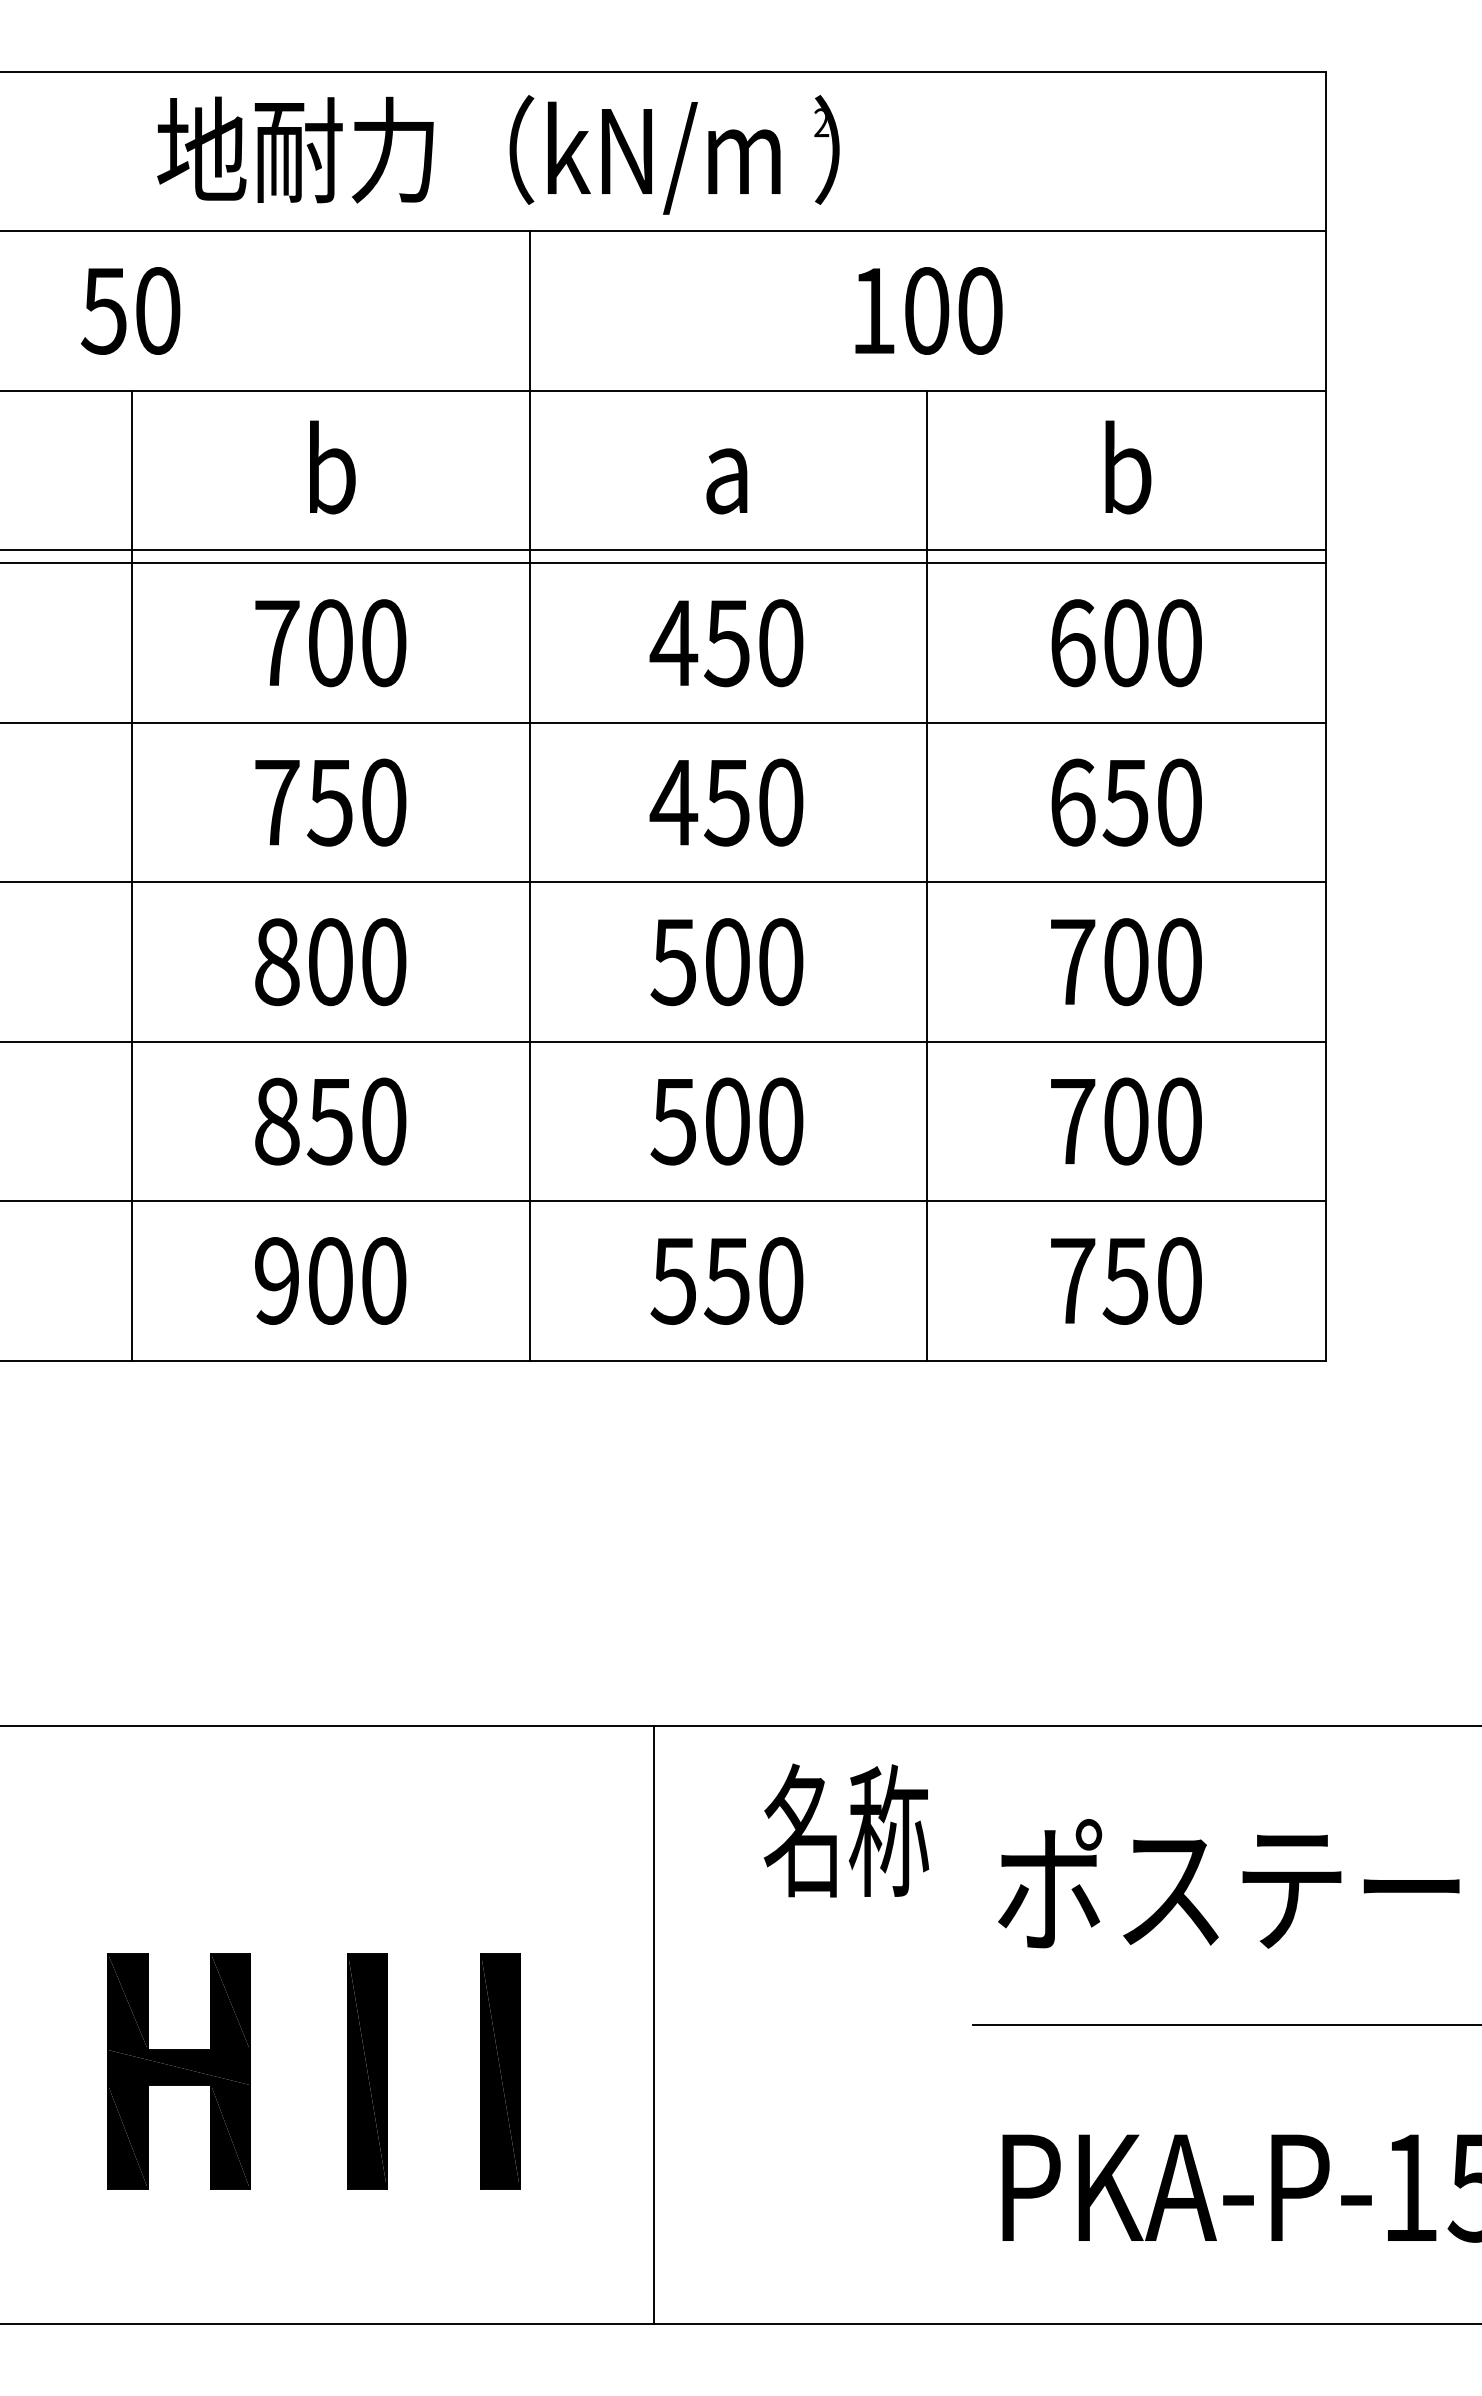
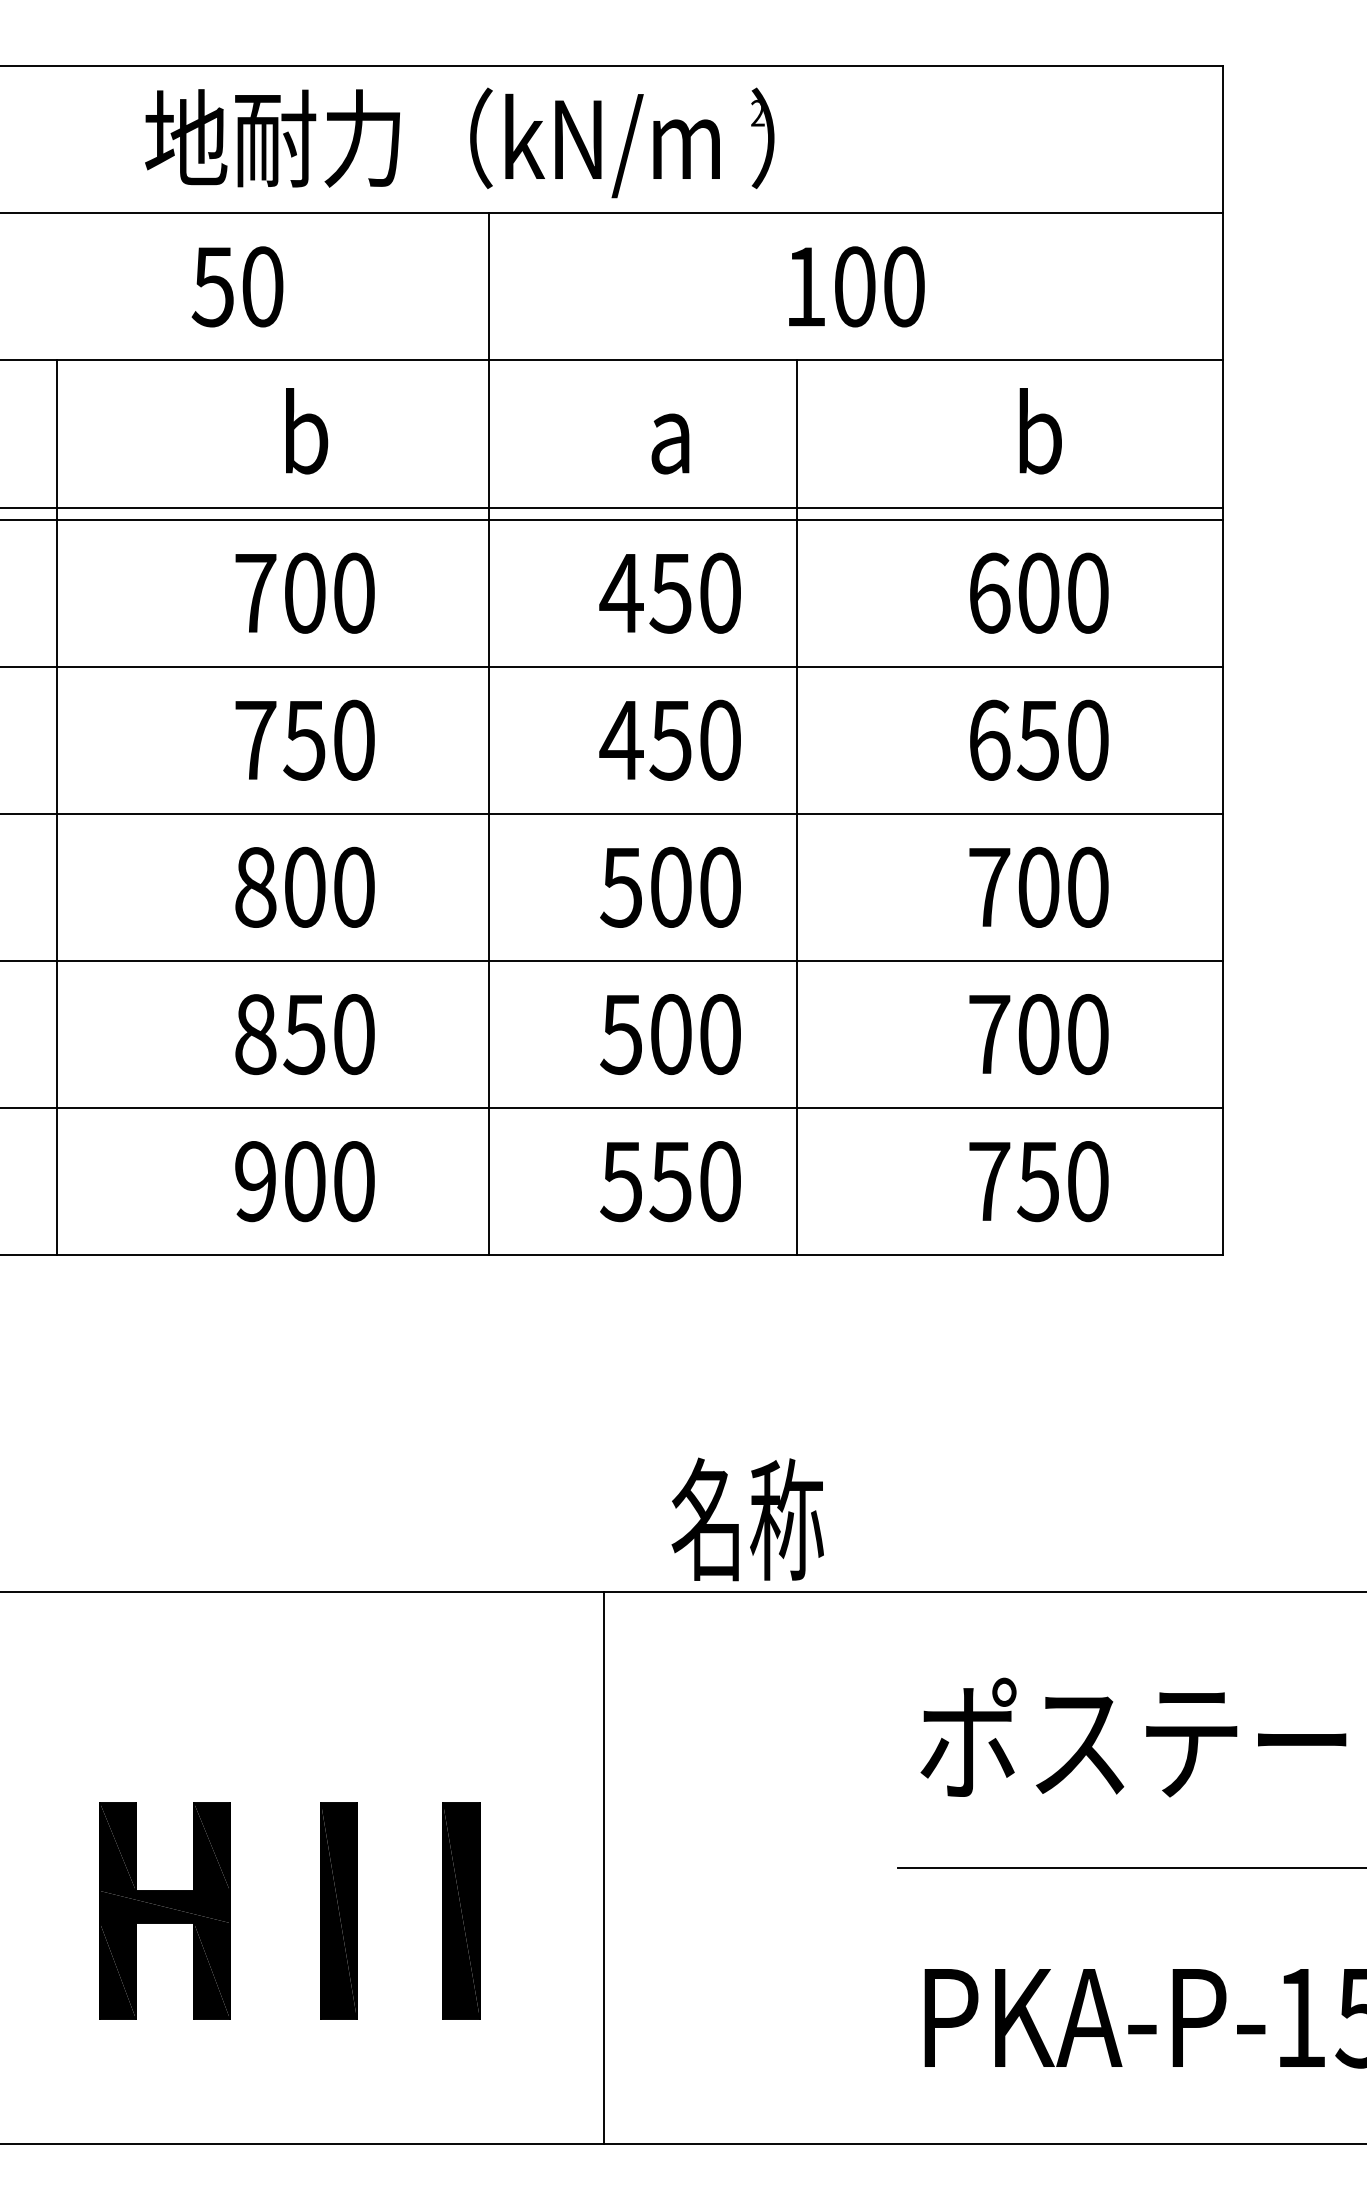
text: (130, 310) -> (237, 286), moved
line: (131, 875) -> (57, 807), moved
line: (927, 875) -> (797, 807), moved
text: (846, 1830) -> (747, 1519), moved

